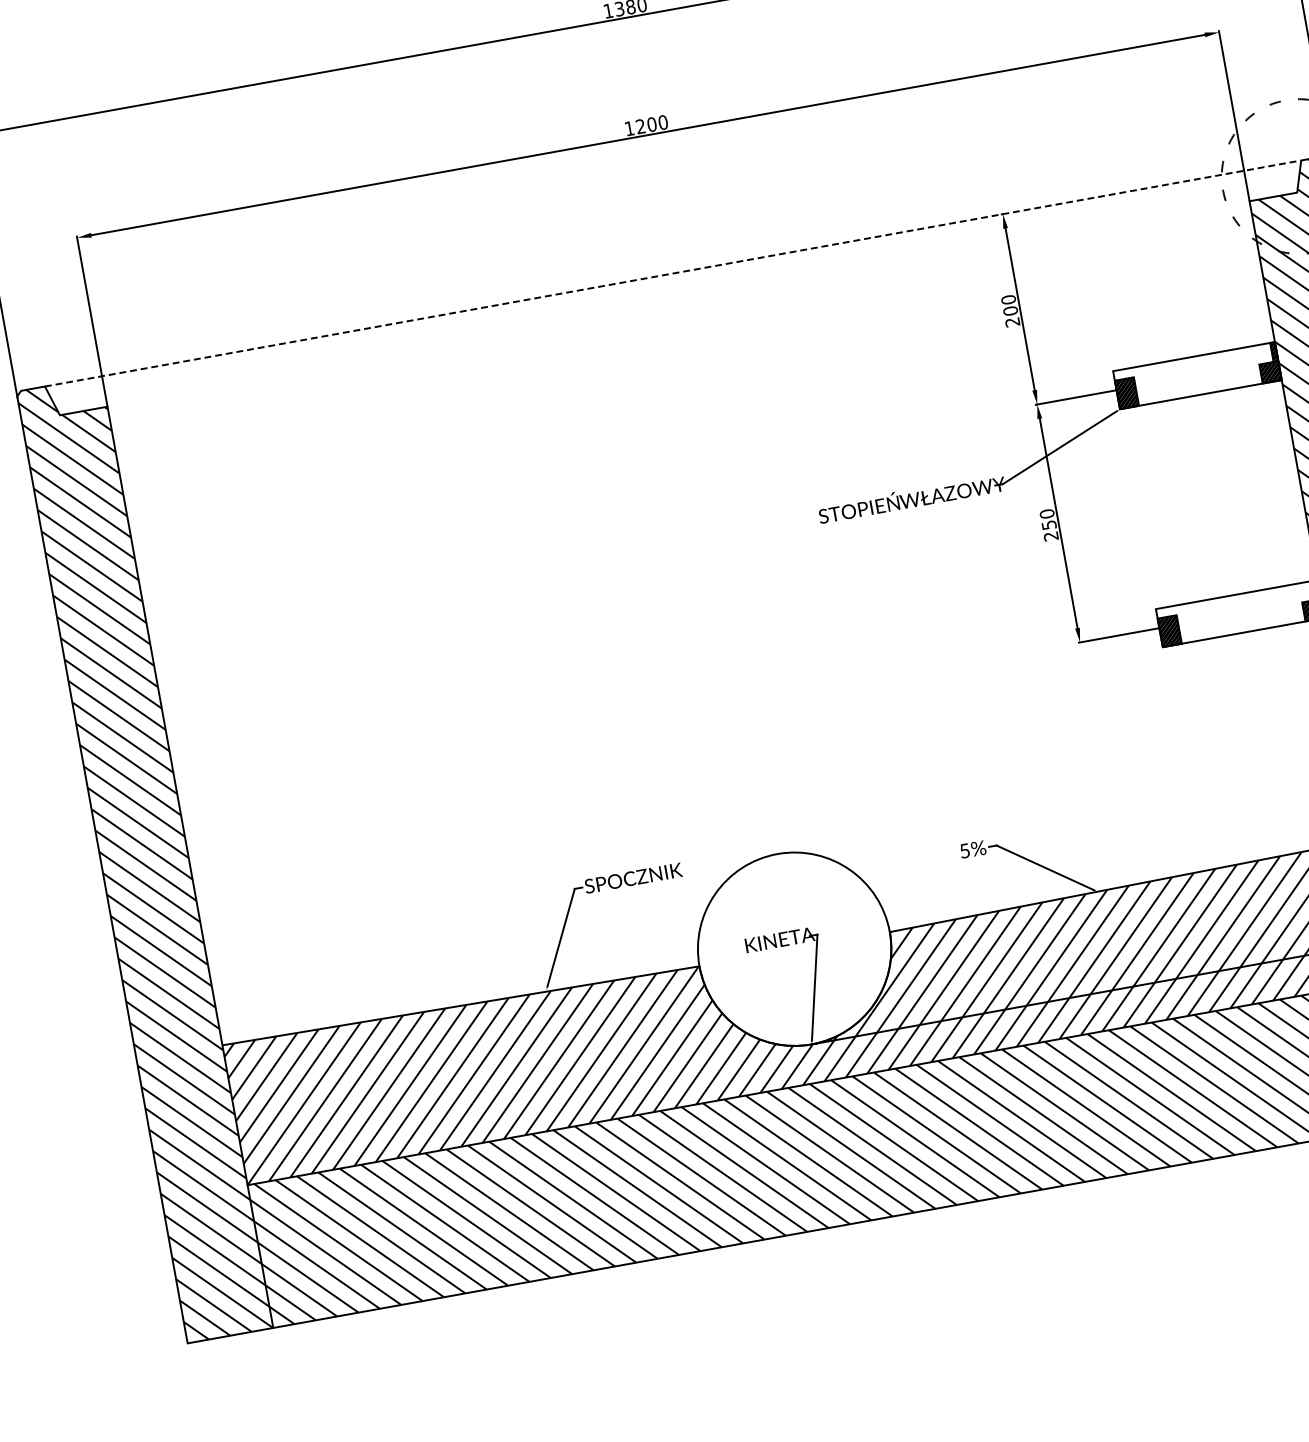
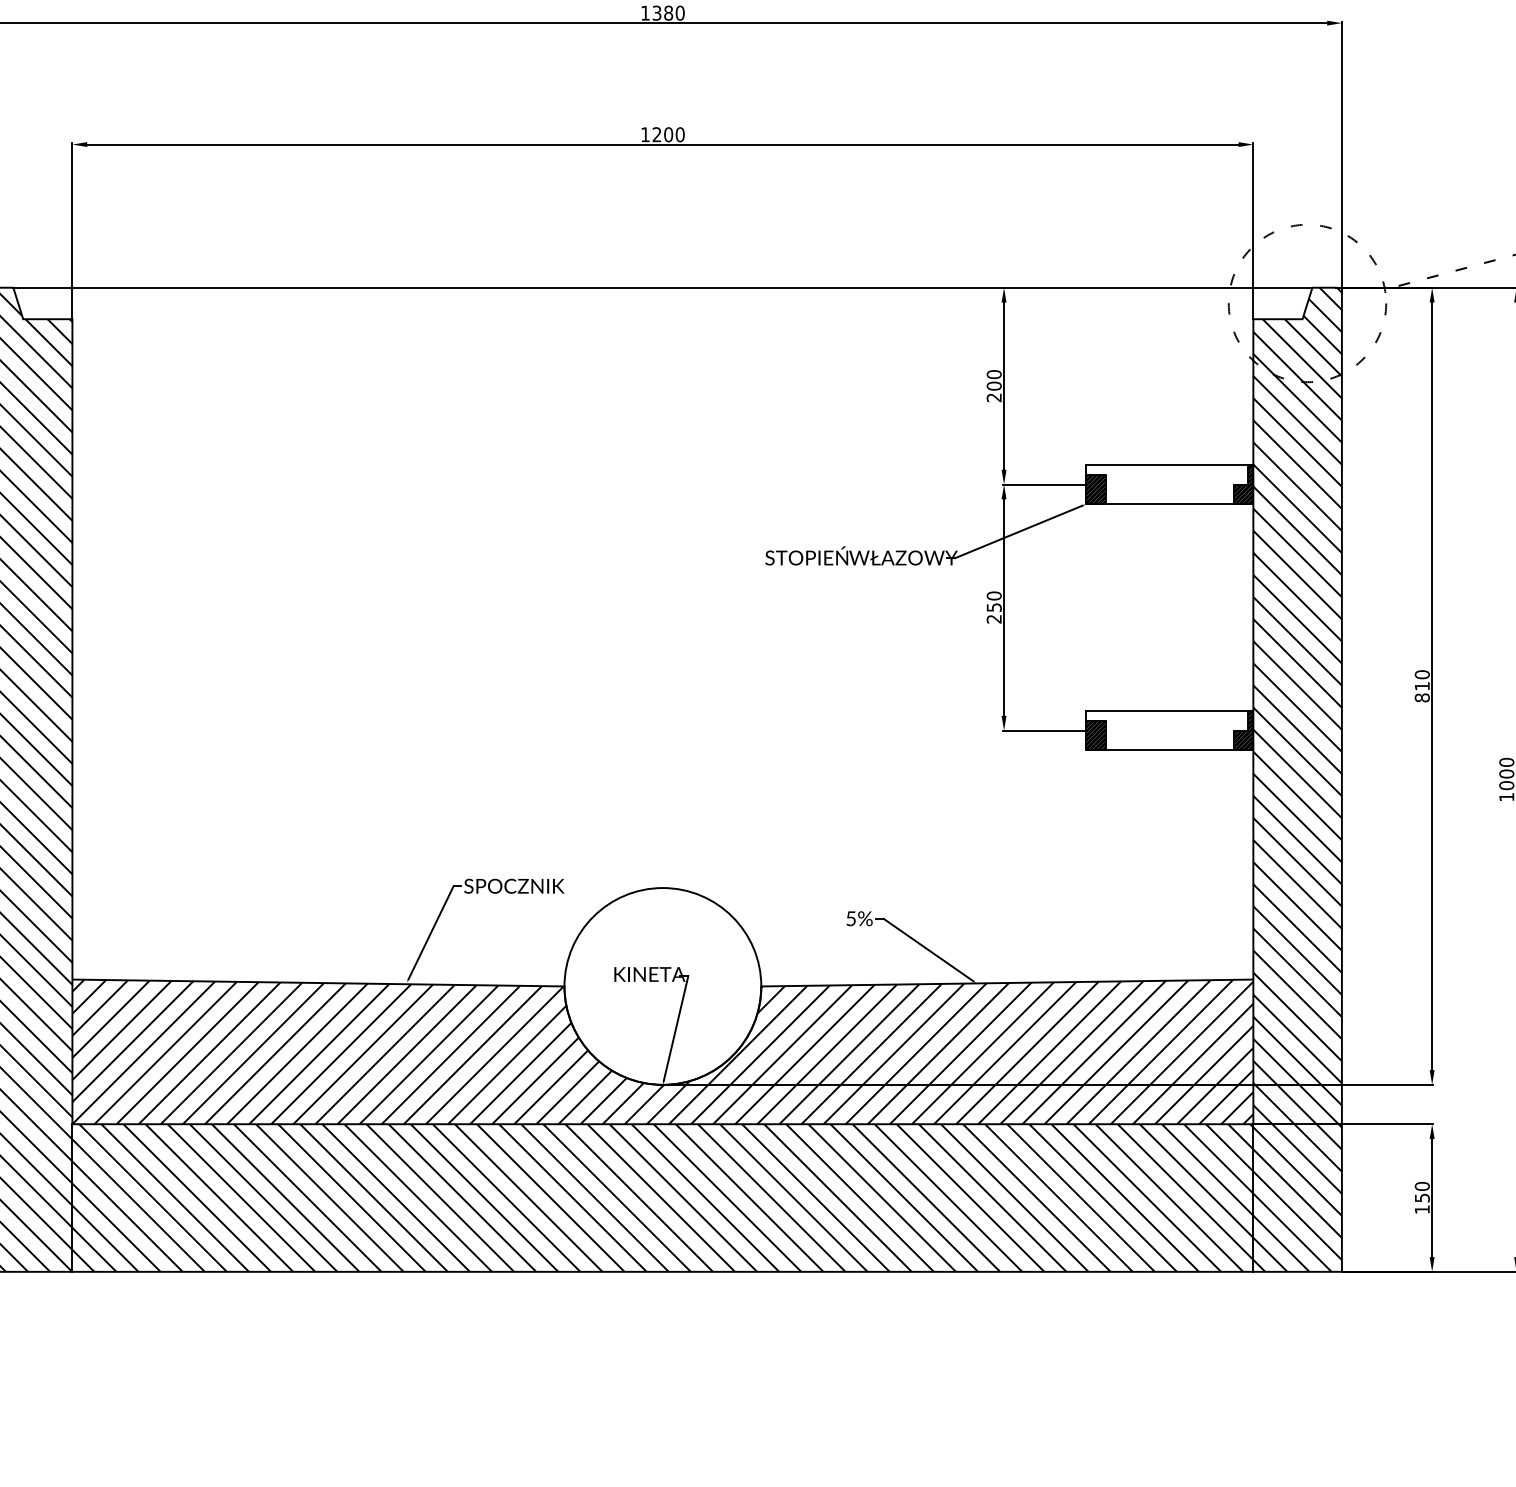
line: (672, 273) -> (662, 287), dashed -> solid

